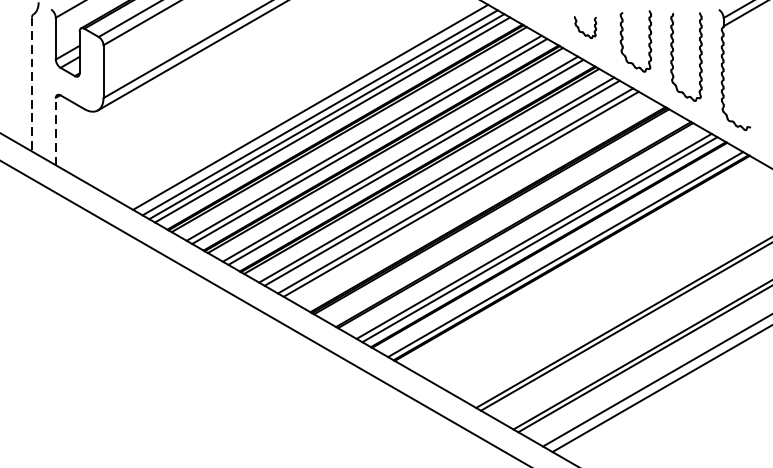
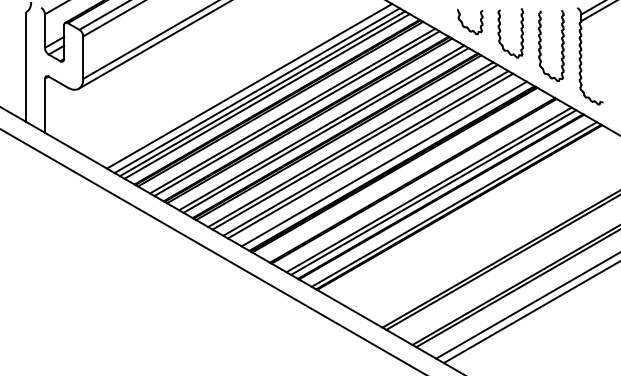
part: (585, 27) -> (470, 22), size x1.43
line: (31, 83) -> (25, 67), dashed -> solid
line: (55, 131) -> (44, 105), dashed -> solid
line: (477, 203) -> (383, 163), added

